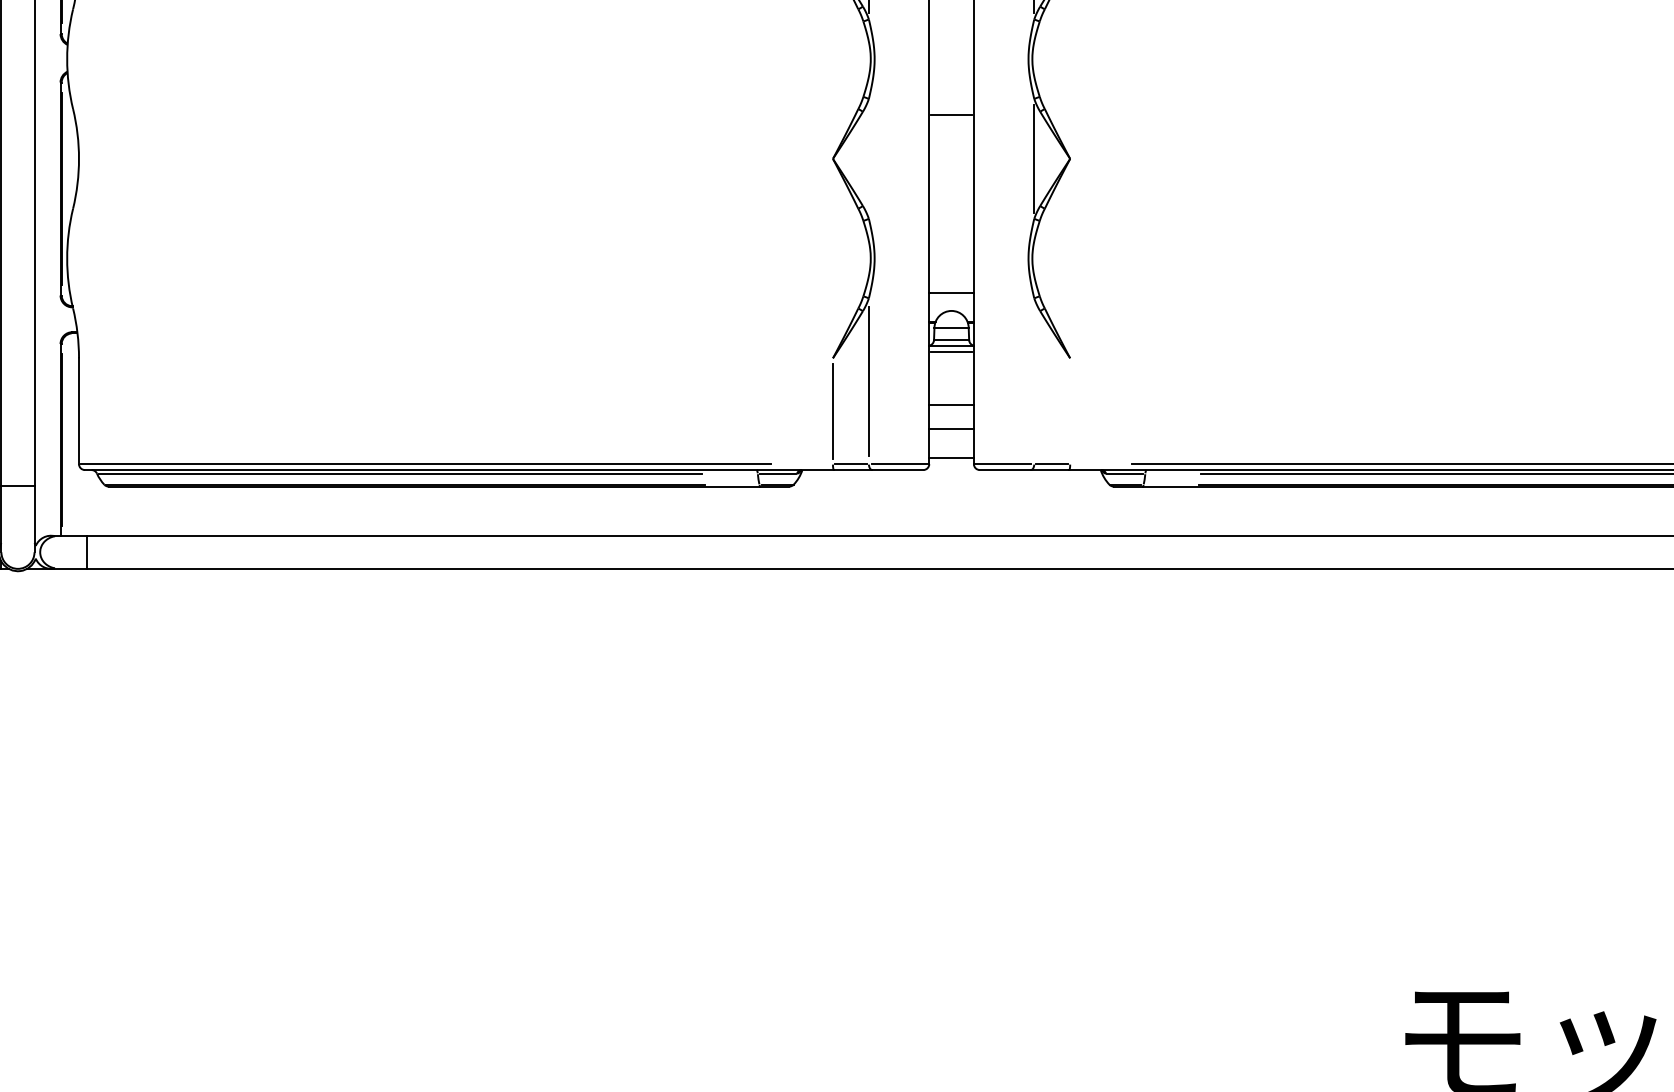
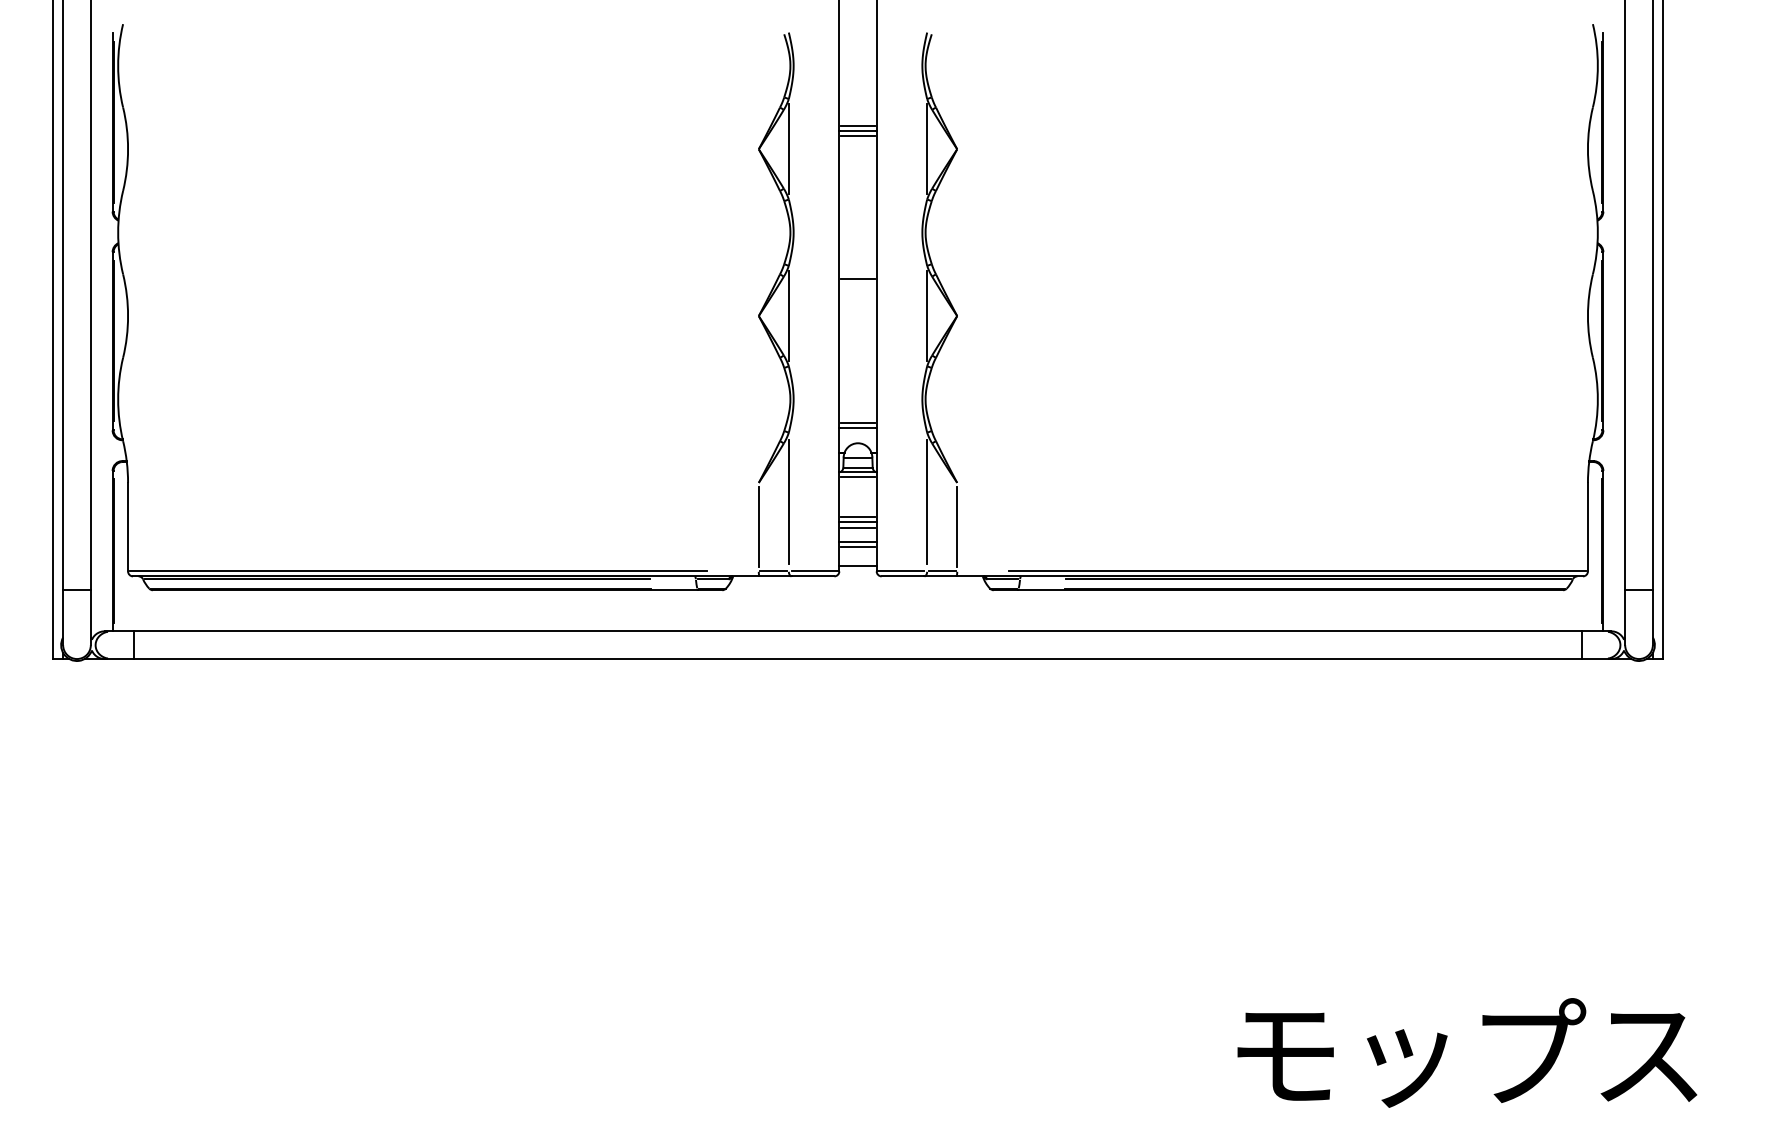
line: (868, 158) -> (788, 315), added
line: (950, 287) -> (857, 423), added
line: (1034, 380) -> (927, 501), added
line: (950, 398) -> (857, 516), added
line: (950, 411) -> (857, 527), added
line: (1070, 411) -> (957, 527), added
line: (950, 435) -> (857, 547), added

